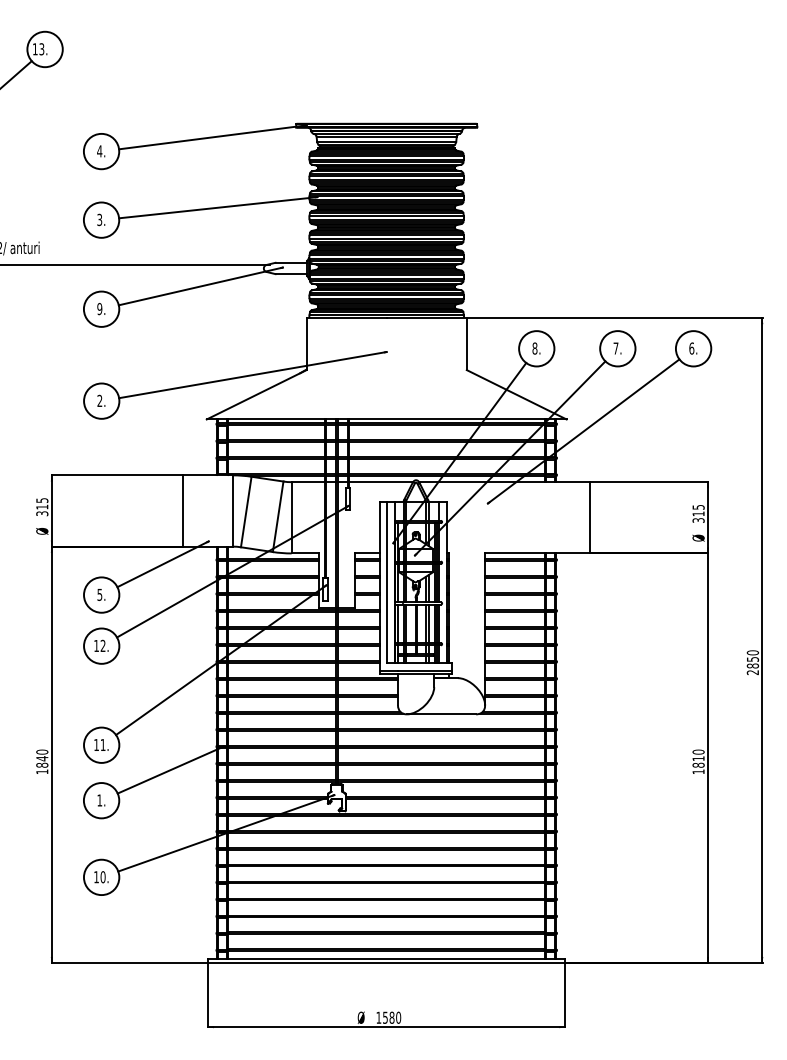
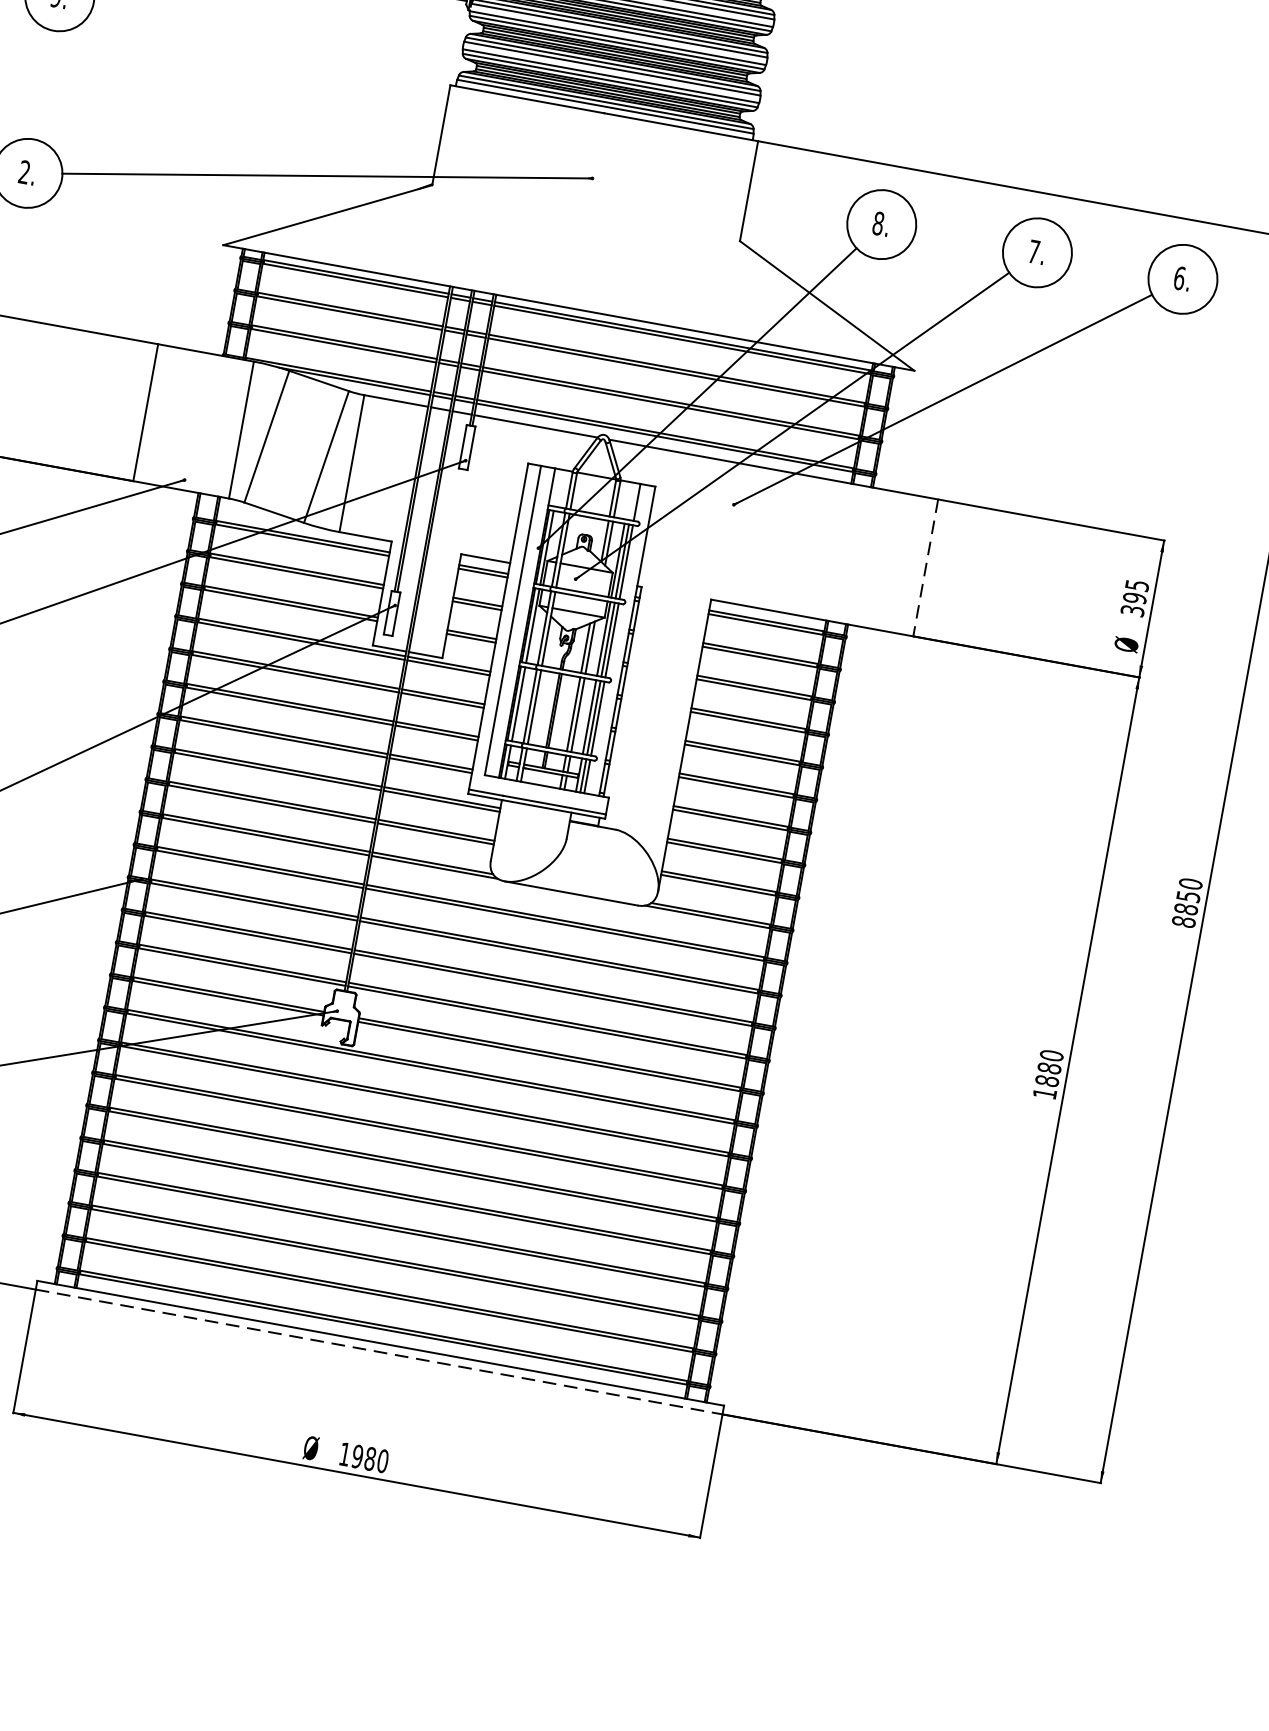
text: (698, 513) -> (1134, 597), 315 -> 395
line: (590, 517) -> (926, 567), solid -> dashed
text: (752, 672) -> (1183, 921), 2850 -> 8850
text: (698, 758) -> (1049, 1067), 1810 -> 1880
line: (386, 963) -> (378, 1352), solid -> dashed
text: (384, 1017) -> (355, 1455), 1580 -> 1980

